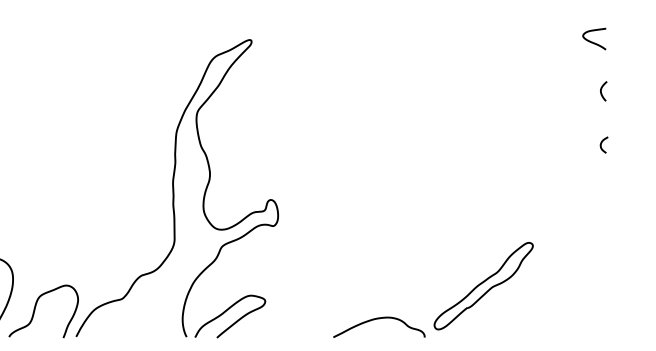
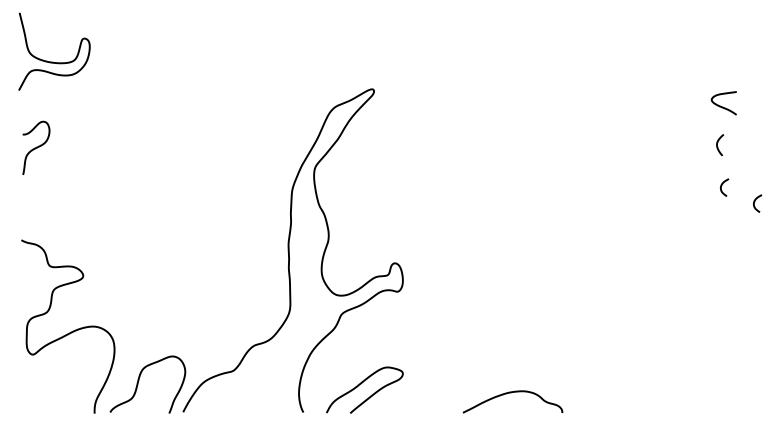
curve: (593, 42) -> (723, 106), moved
curve: (602, 92) -> (718, 146), moved
curve: (571, 128) -> (722, 185), added
part: (483, 286) -> (626, 357), removed
curve: (227, 311) -> (361, 384), moved

